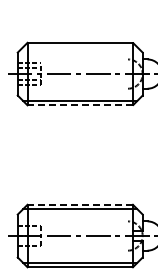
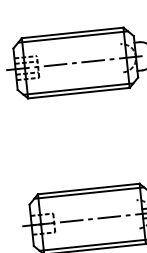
line: (80, 47) -> (73, 37), added
line: (80, 105) -> (79, 93), dashed -> solid
line: (80, 204) -> (89, 188), dashed -> solid

